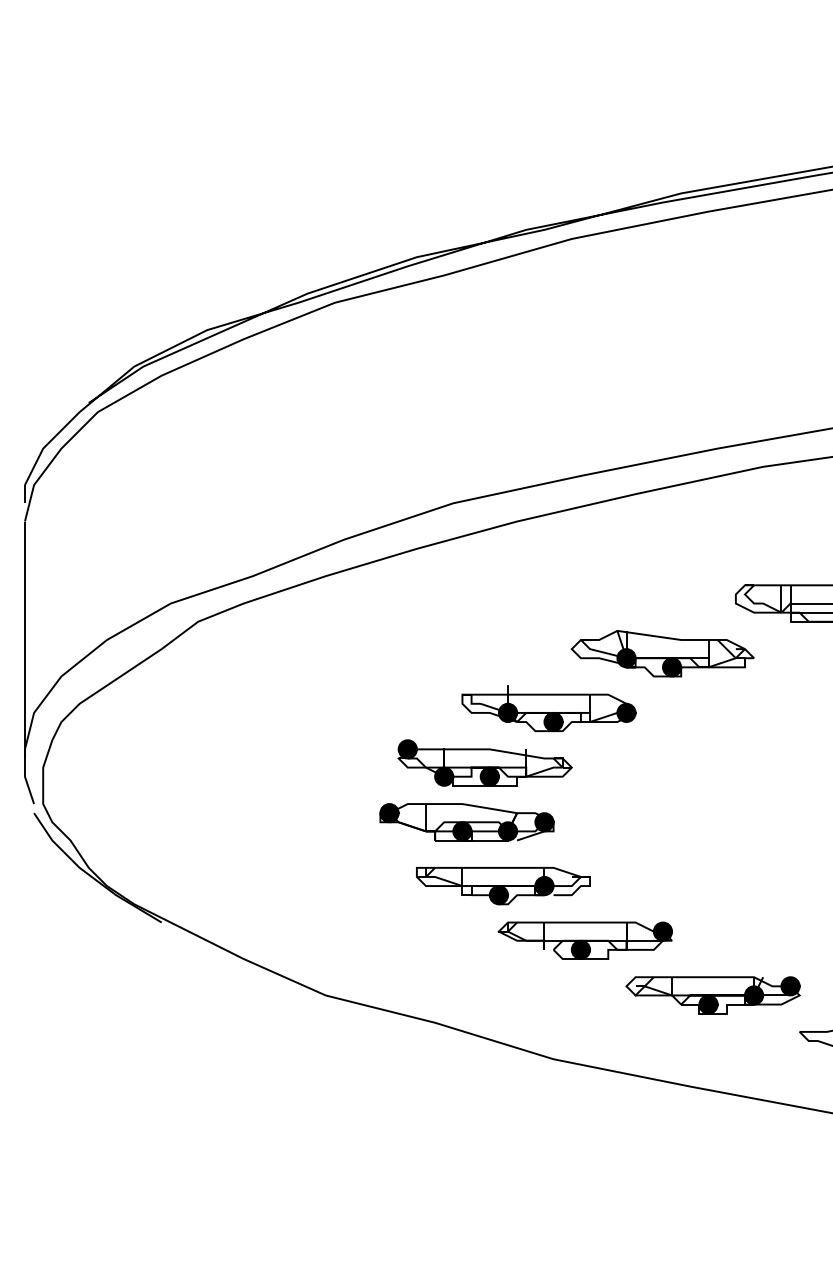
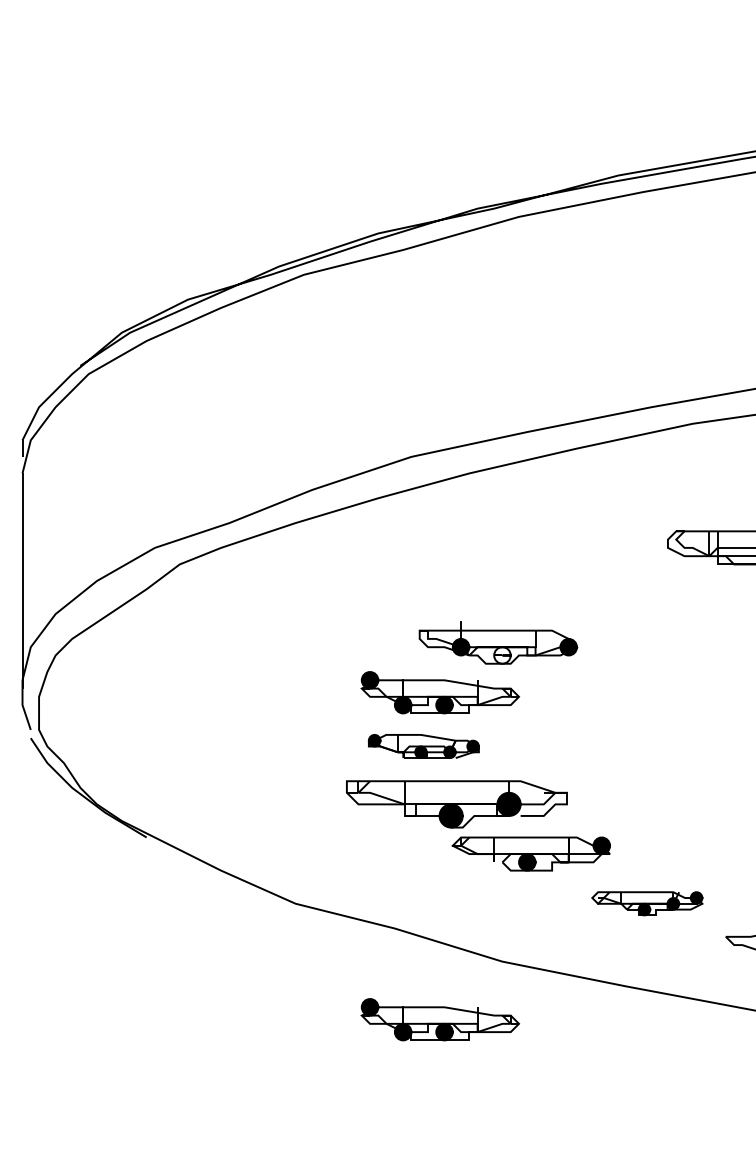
part: (662, 652) -> (601, 592), removed
fill: (553, 722) -> (502, 655), removed
part: (466, 822) -> (423, 746), size x0.7
part: (502, 886) -> (456, 804), size x1.4
part: (713, 995) -> (647, 903), size x0.7
part: (484, 1122) -> (439, 1019), added

